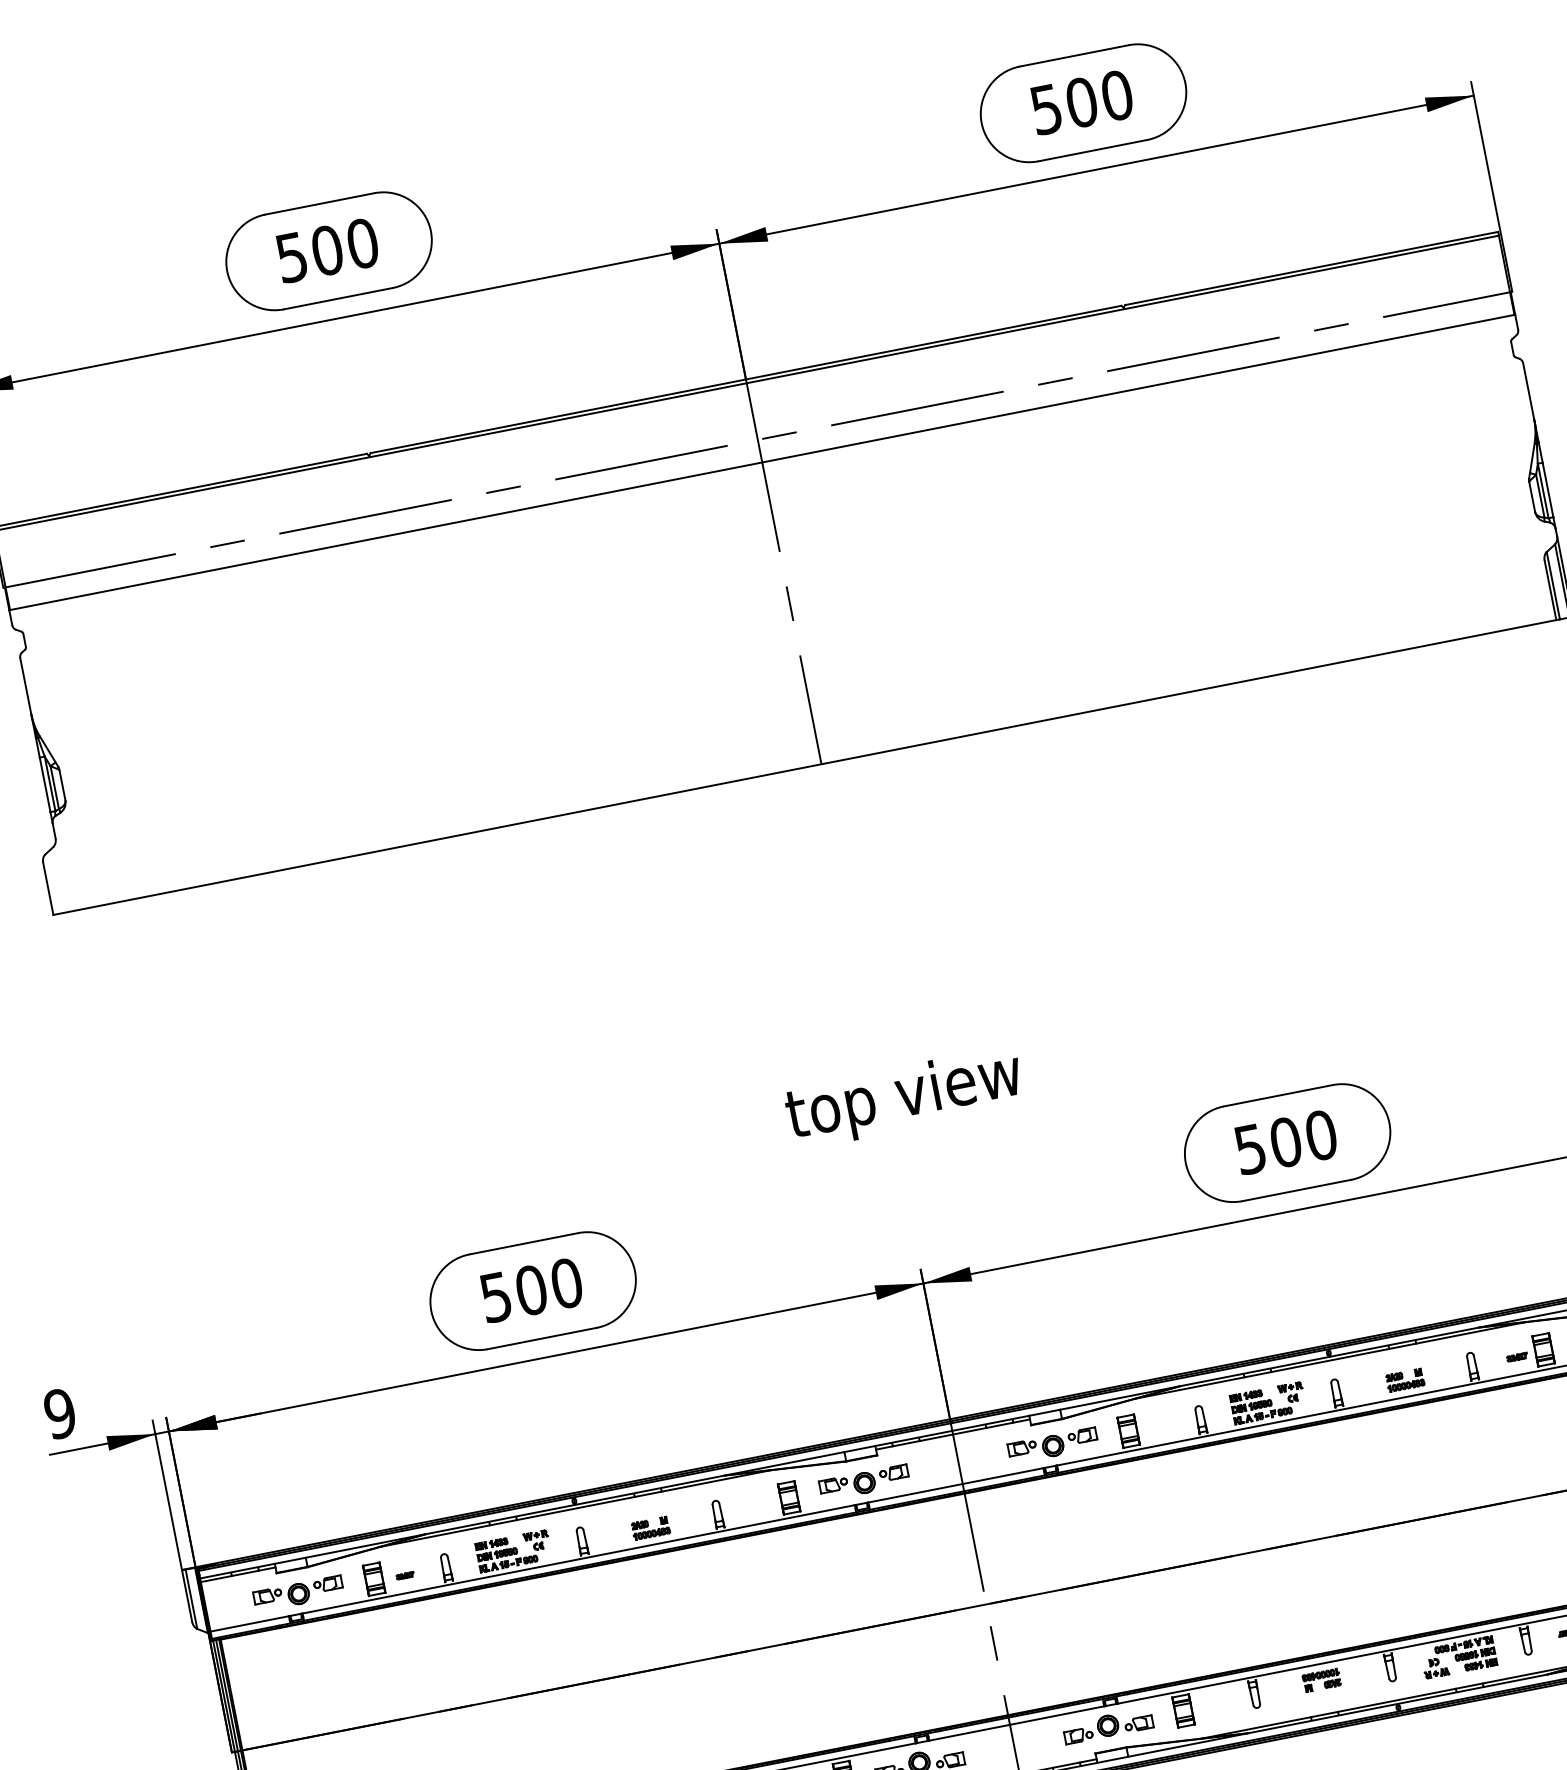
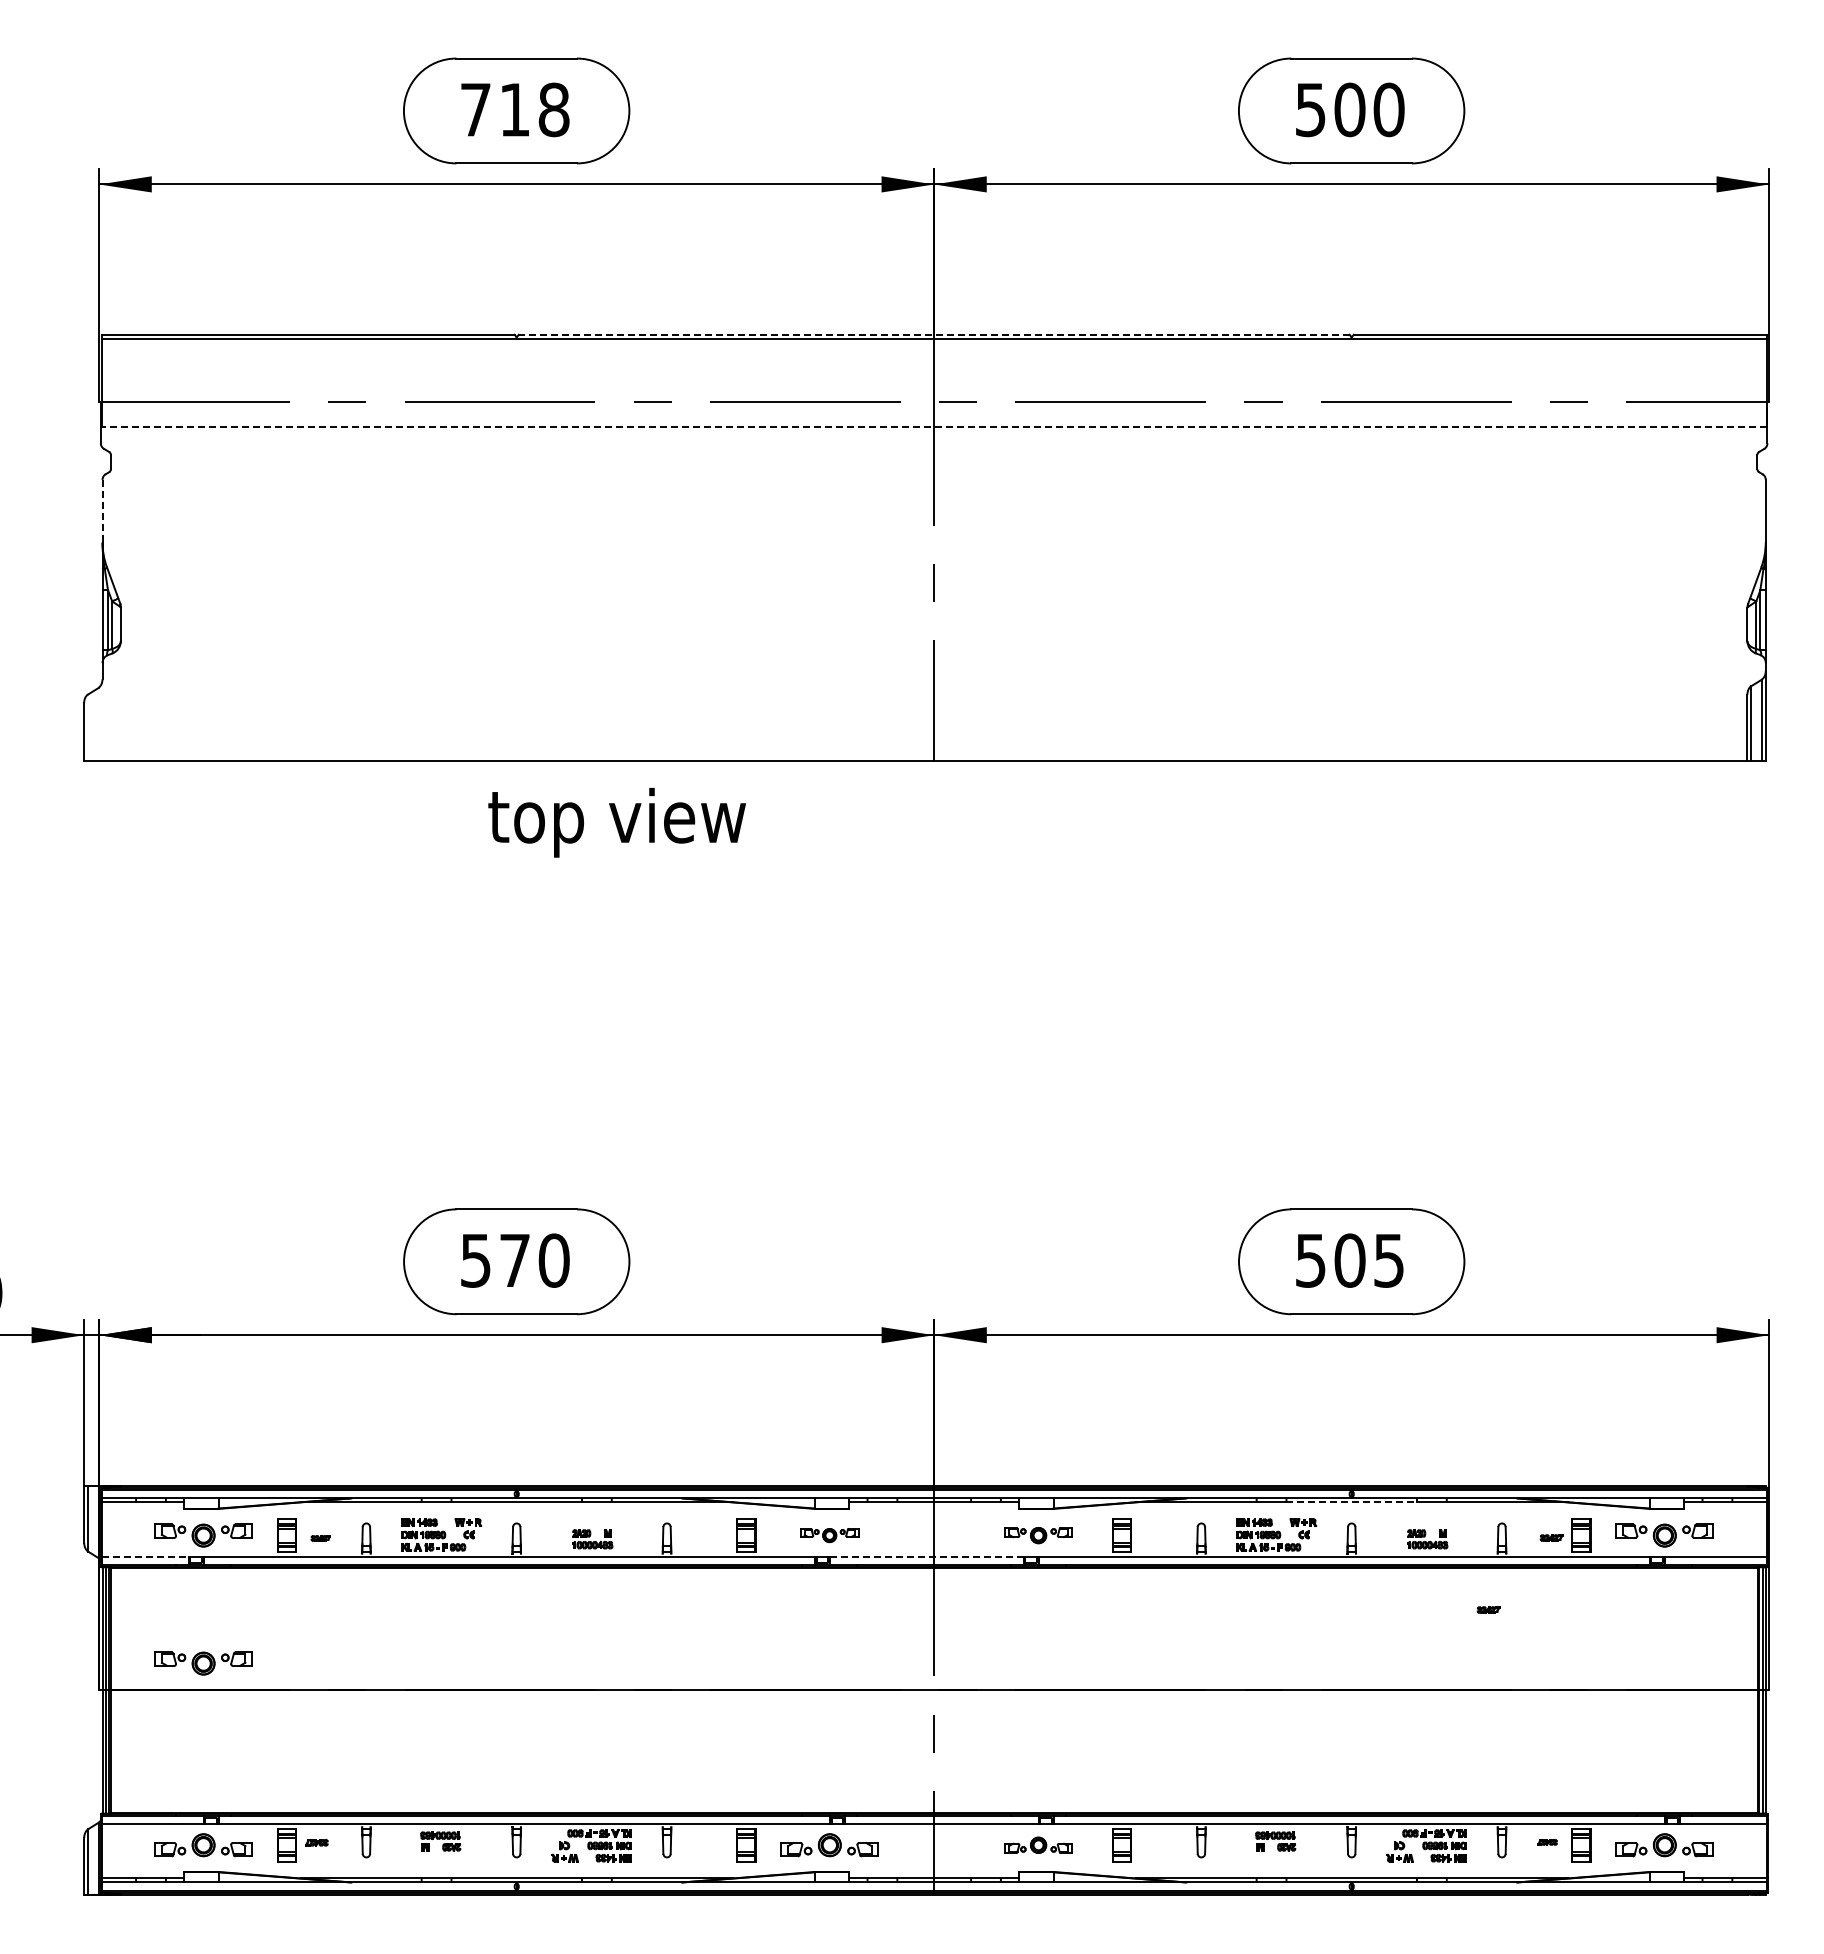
text: (327, 250) -> (515, 109), 500 -> 718
line: (745, 379) -> (933, 334), solid -> dashed
line: (761, 462) -> (933, 426), solid -> dashed
line: (25, 685) -> (102, 510), solid -> dashed
text: (904, 1097) -> (616, 822), moved
text: (1320, 1135) -> (1388, 1260), 500 -> 505
text: (530, 1290) -> (514, 1260), 500 -> 570
line: (1330, 1360) -> (1352, 1502), solid -> dashed
part: (1472, 1433) -> (1488, 1609), added
part: (1053, 1445) -> (1038, 1535), size x0.7
part: (864, 1482) -> (829, 1535), size x0.6
line: (955, 1485) -> (926, 1557), solid -> dashed
line: (250, 1624) -> (145, 1557), solid -> dashed
part: (321, 1709) -> (203, 1663), added
part: (1108, 1726) -> (1038, 1845), size x0.7

